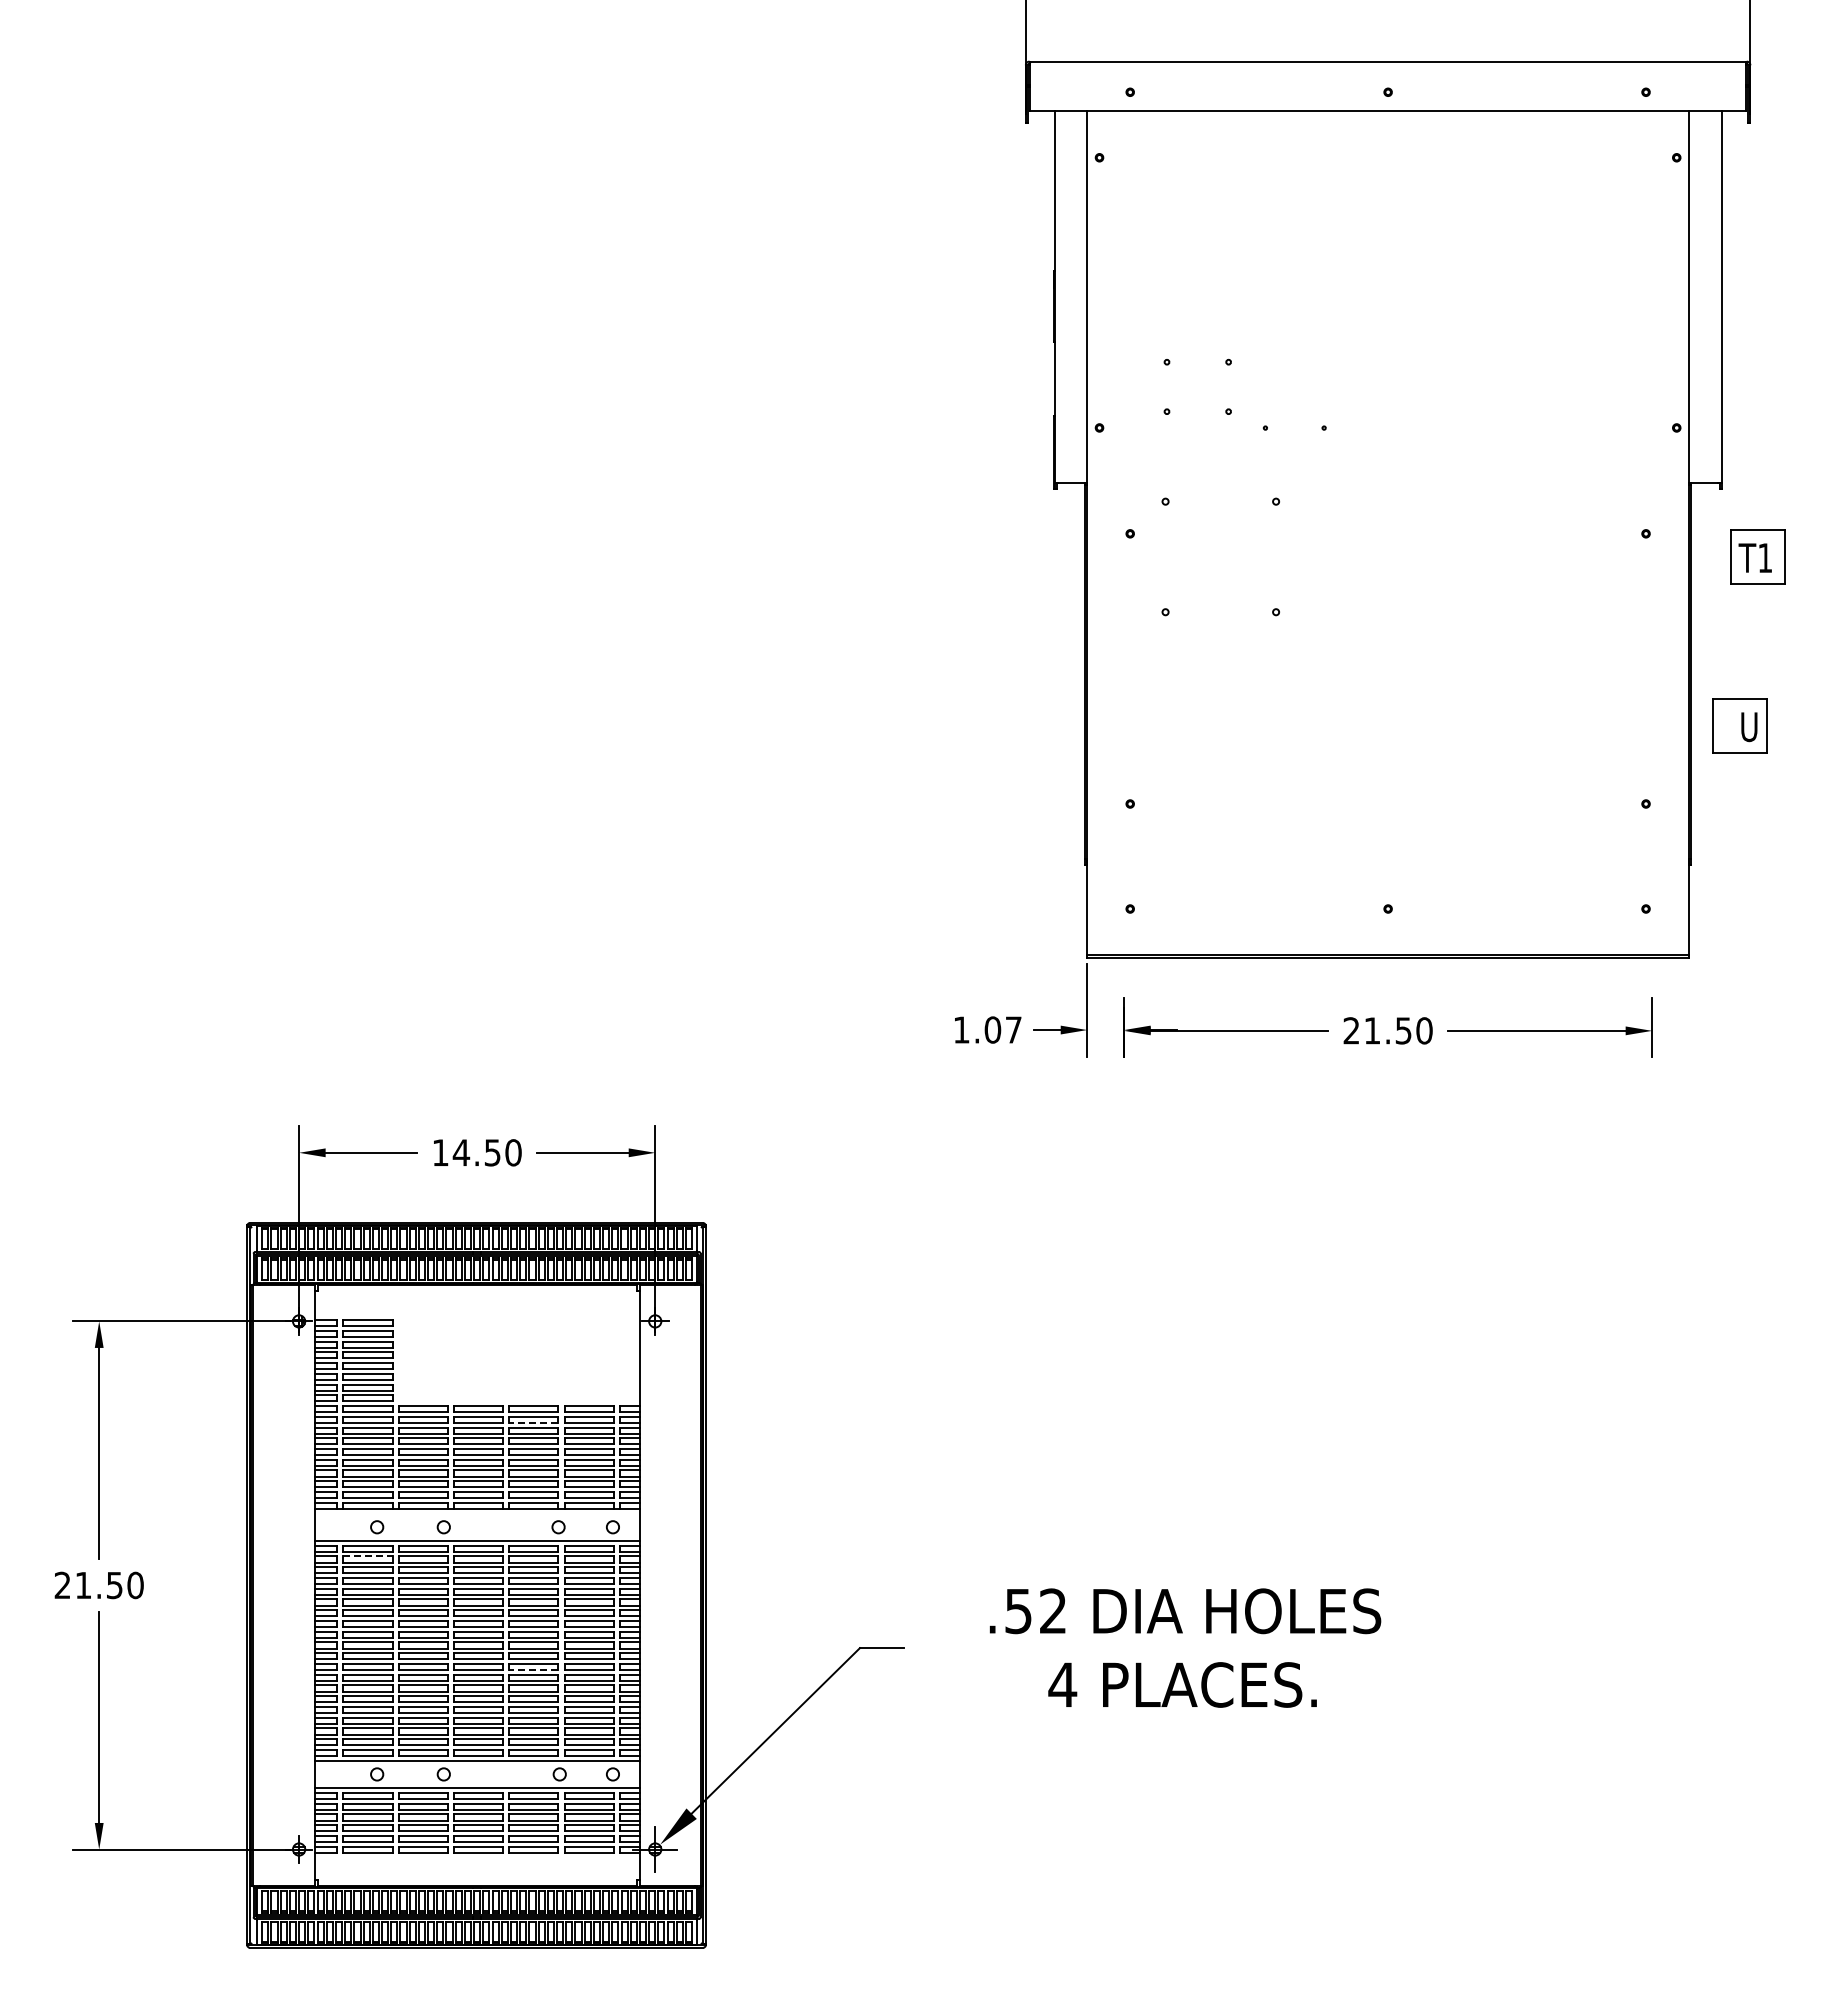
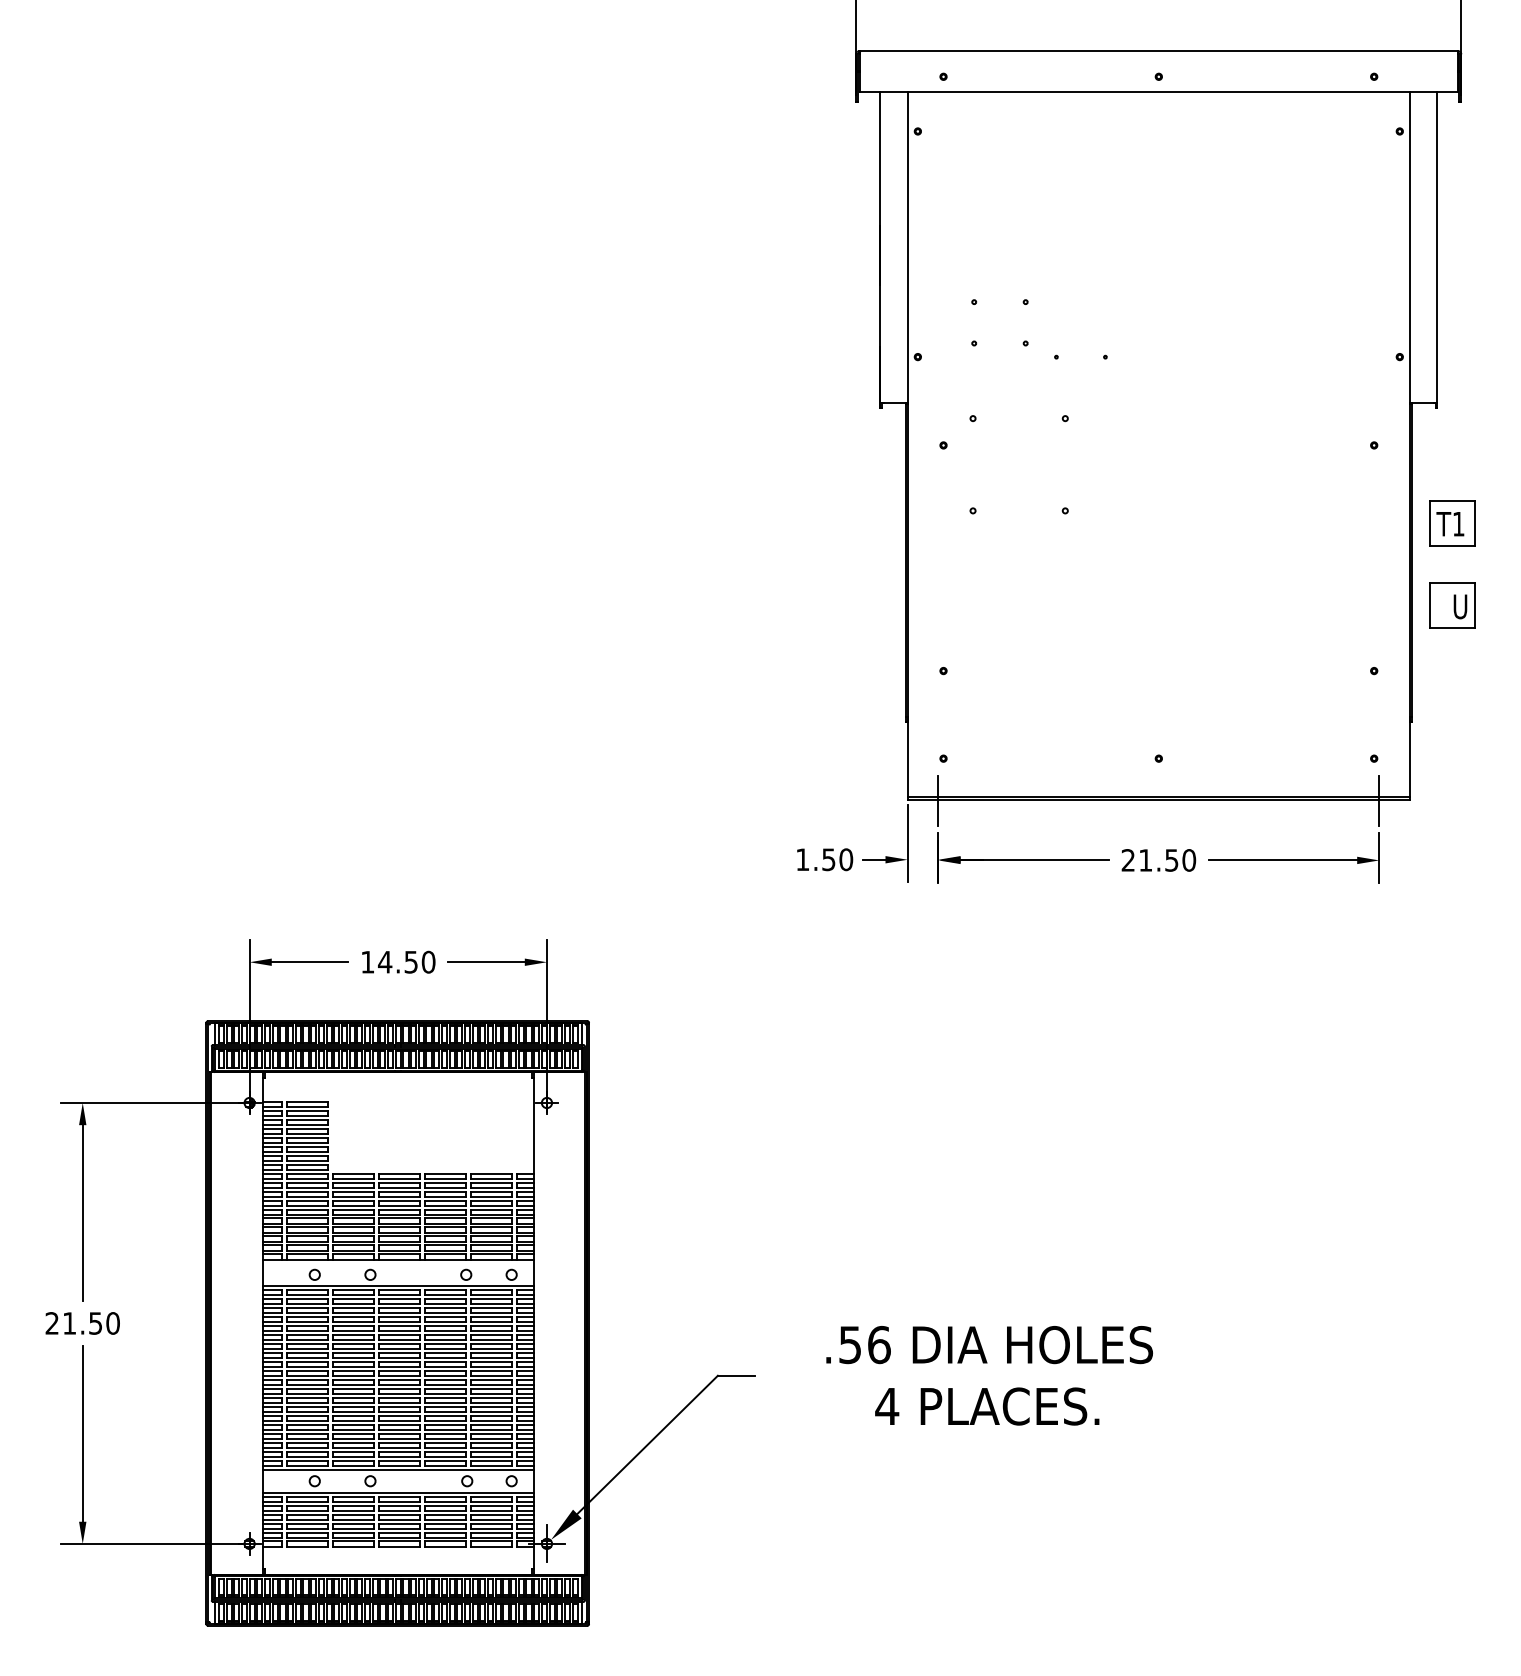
part: (1757, 556) -> (1452, 522), moved
line: (1124, 959) -> (938, 800), added
line: (1652, 959) -> (1379, 800), added
text: (1002, 1029) -> (836, 859), 1.07 -> 1.50
line: (533, 1422) -> (445, 1187), dashed -> solid
line: (368, 1556) -> (307, 1299), dashed -> solid
text: (1053, 1611) -> (879, 1345), .52 -> .56
line: (533, 1670) -> (445, 1394), dashed -> solid

